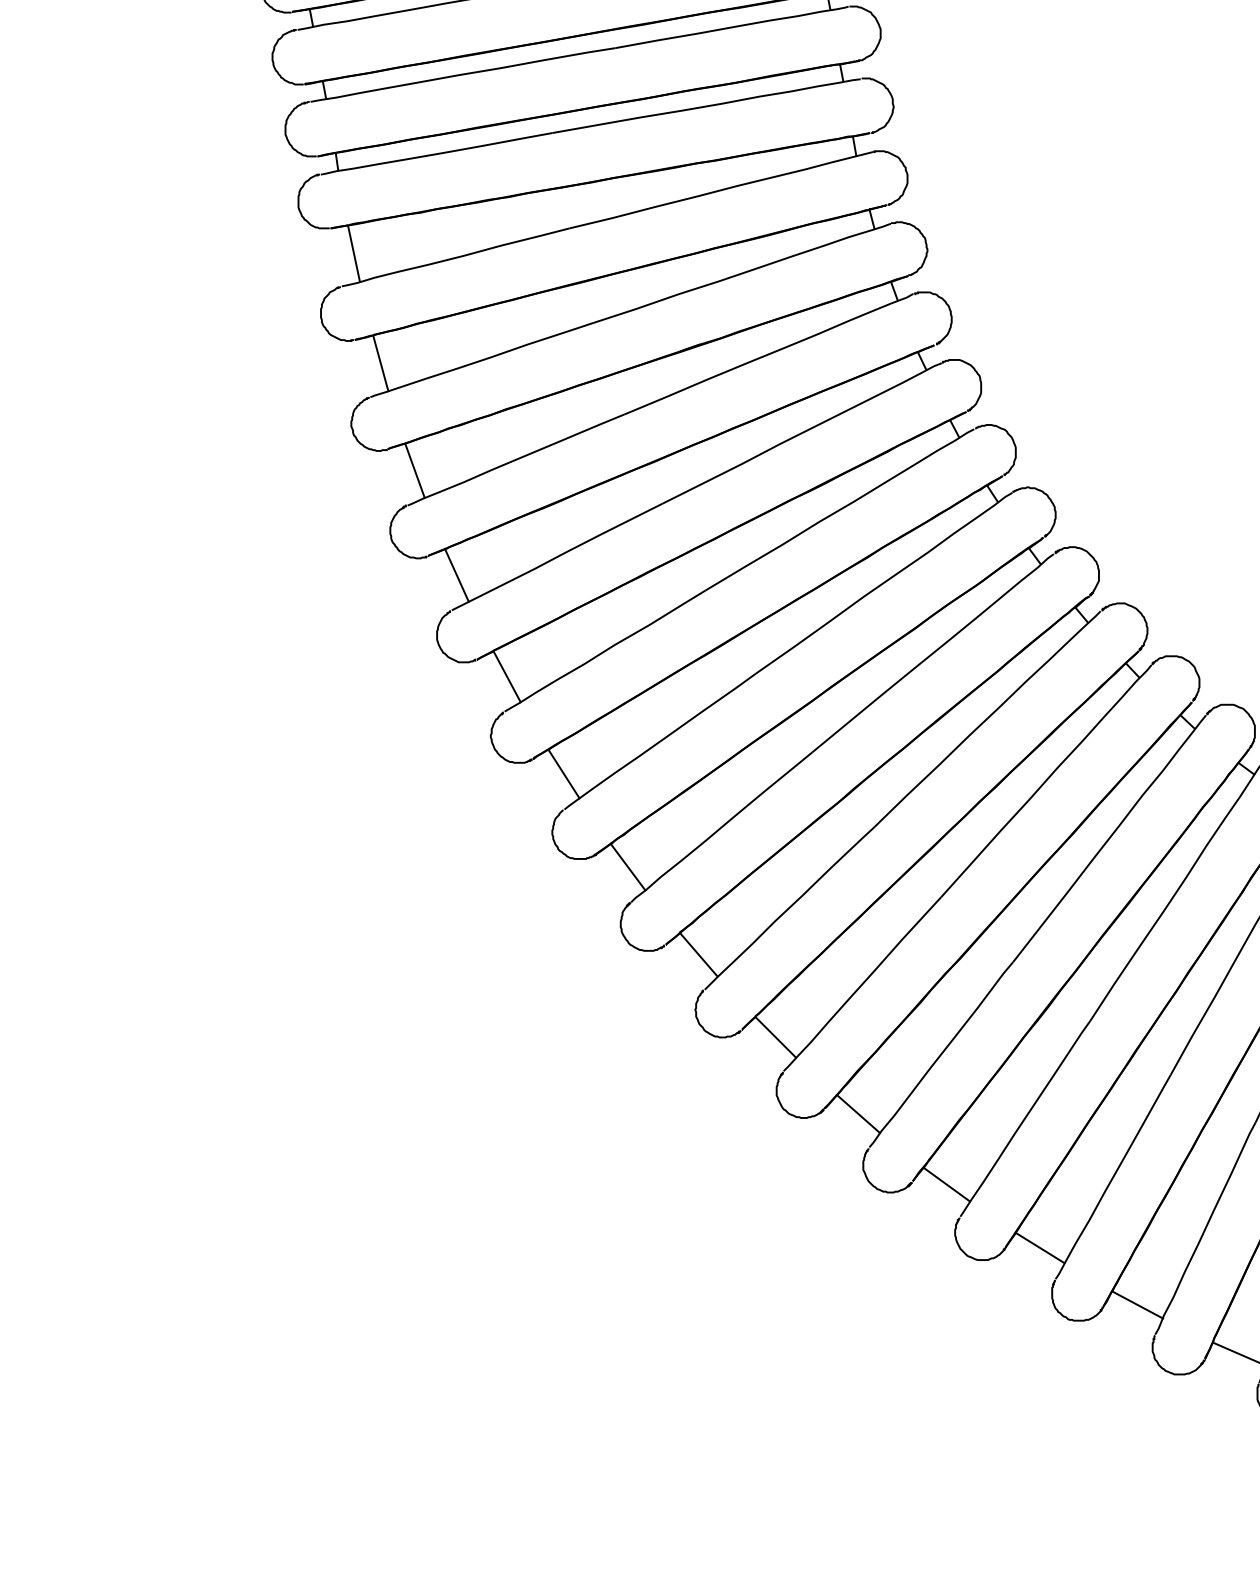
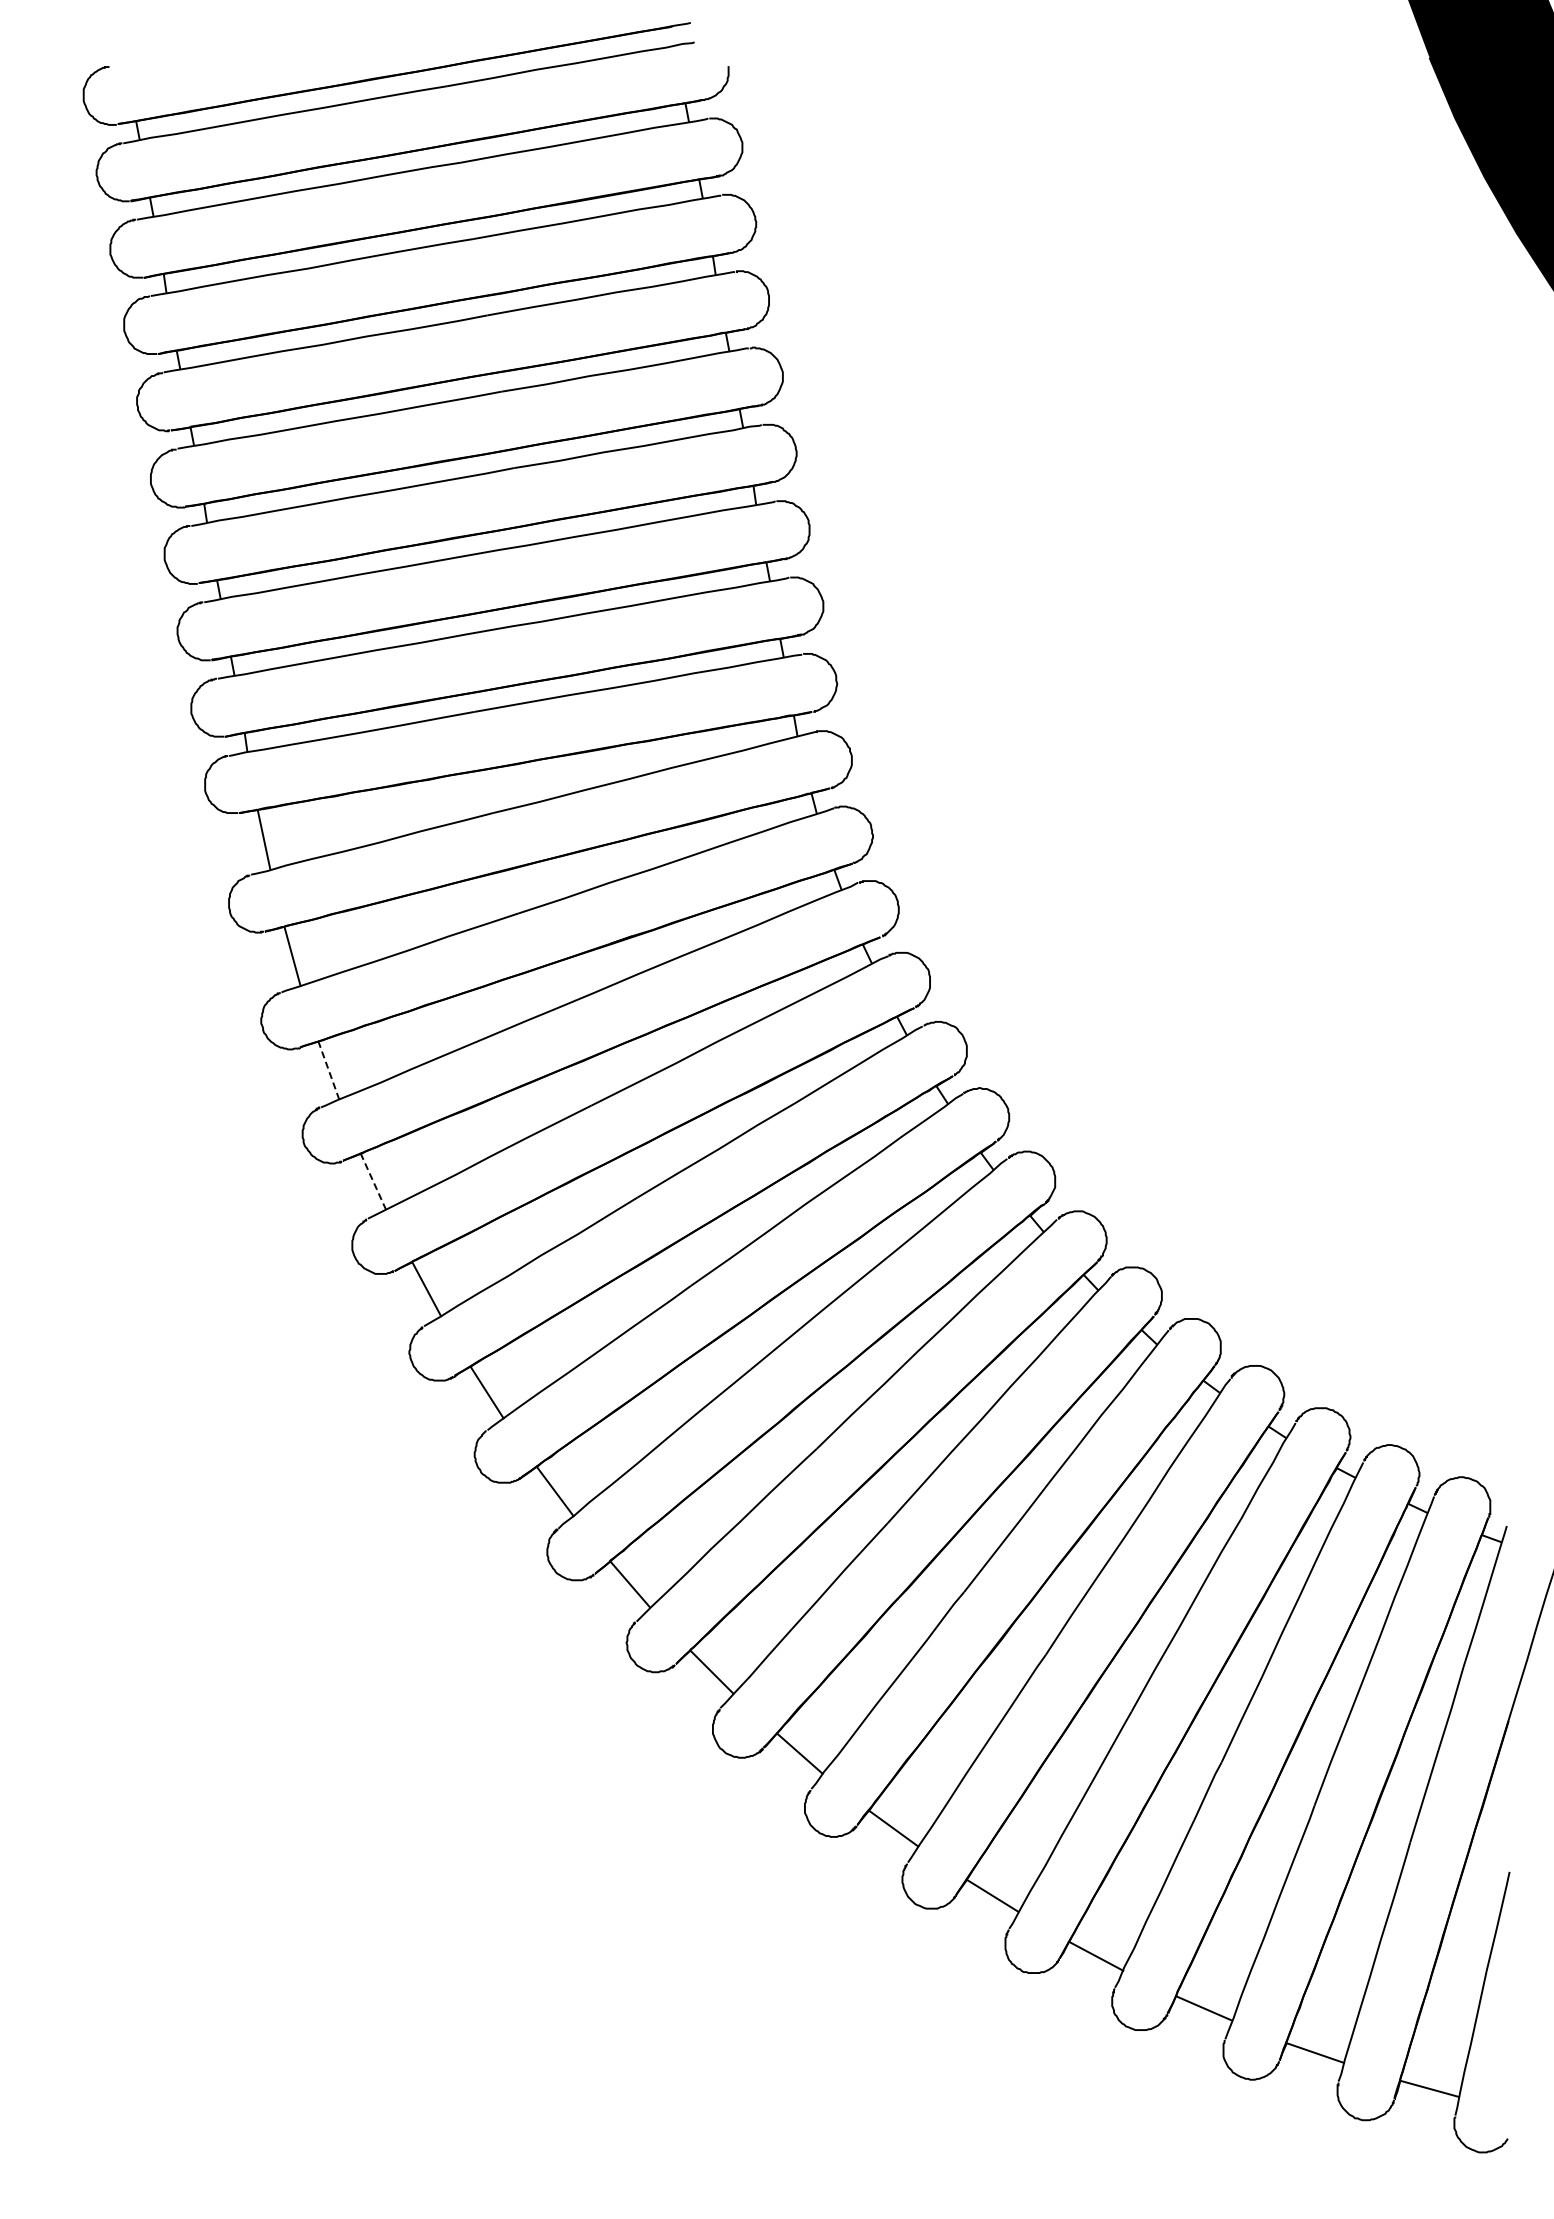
line: (415, 471) -> (329, 1071), solid -> dashed
line: (457, 576) -> (373, 1182), solid -> dashed

